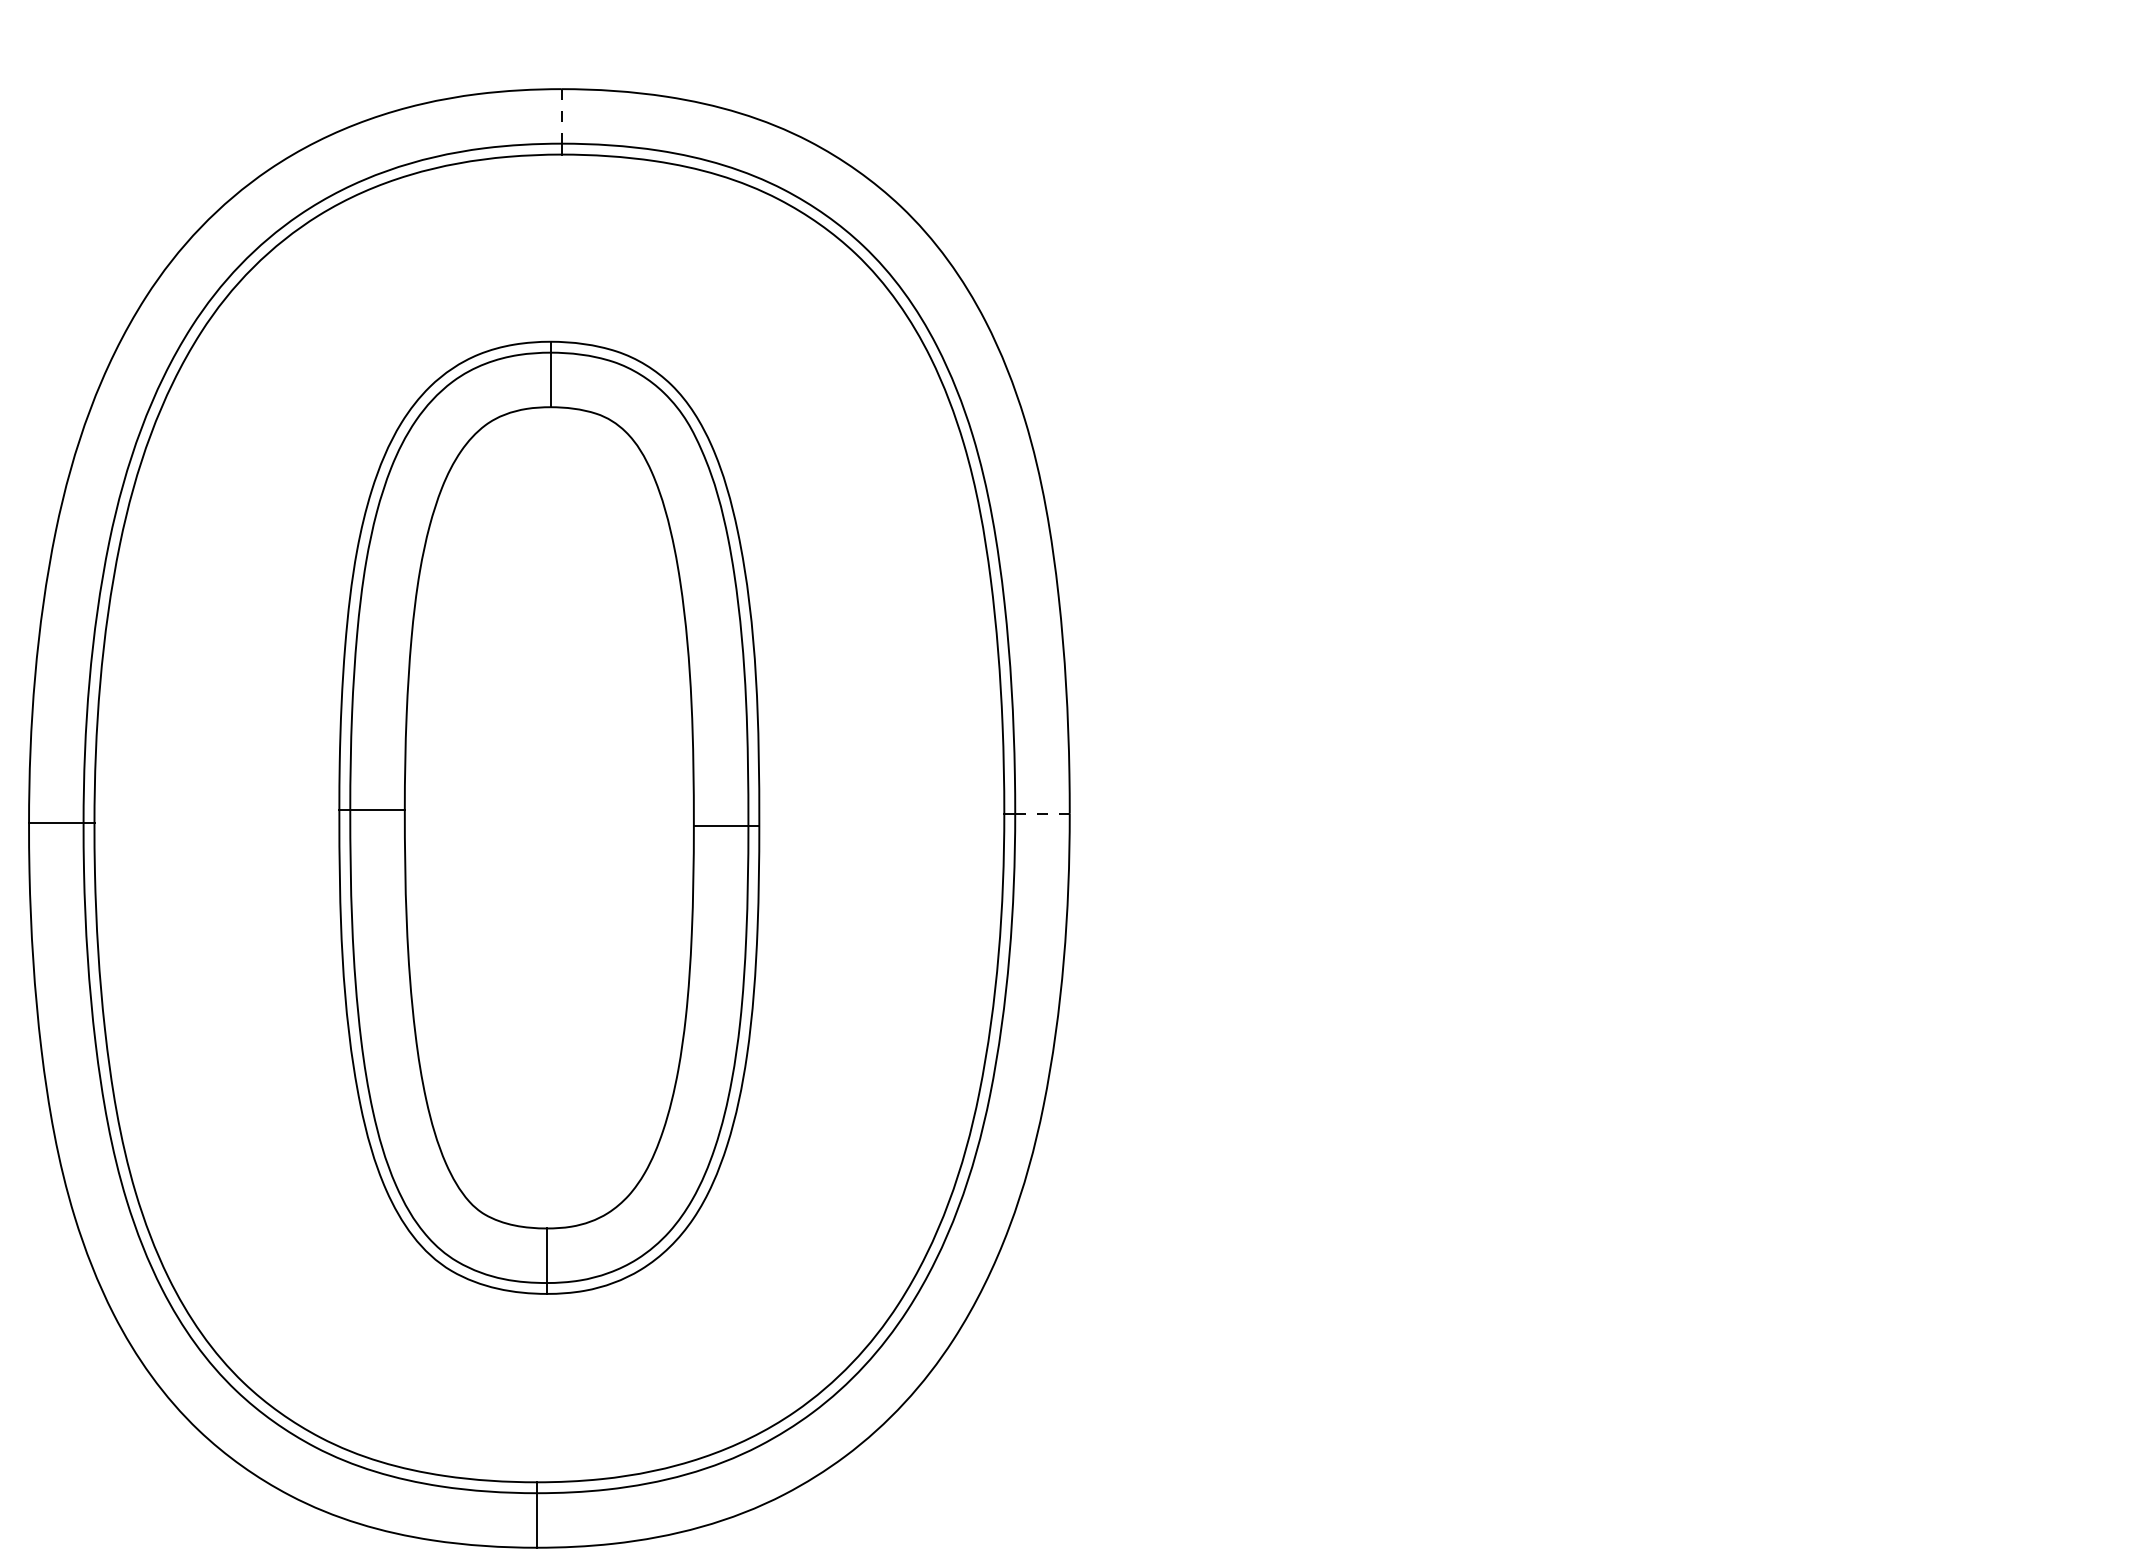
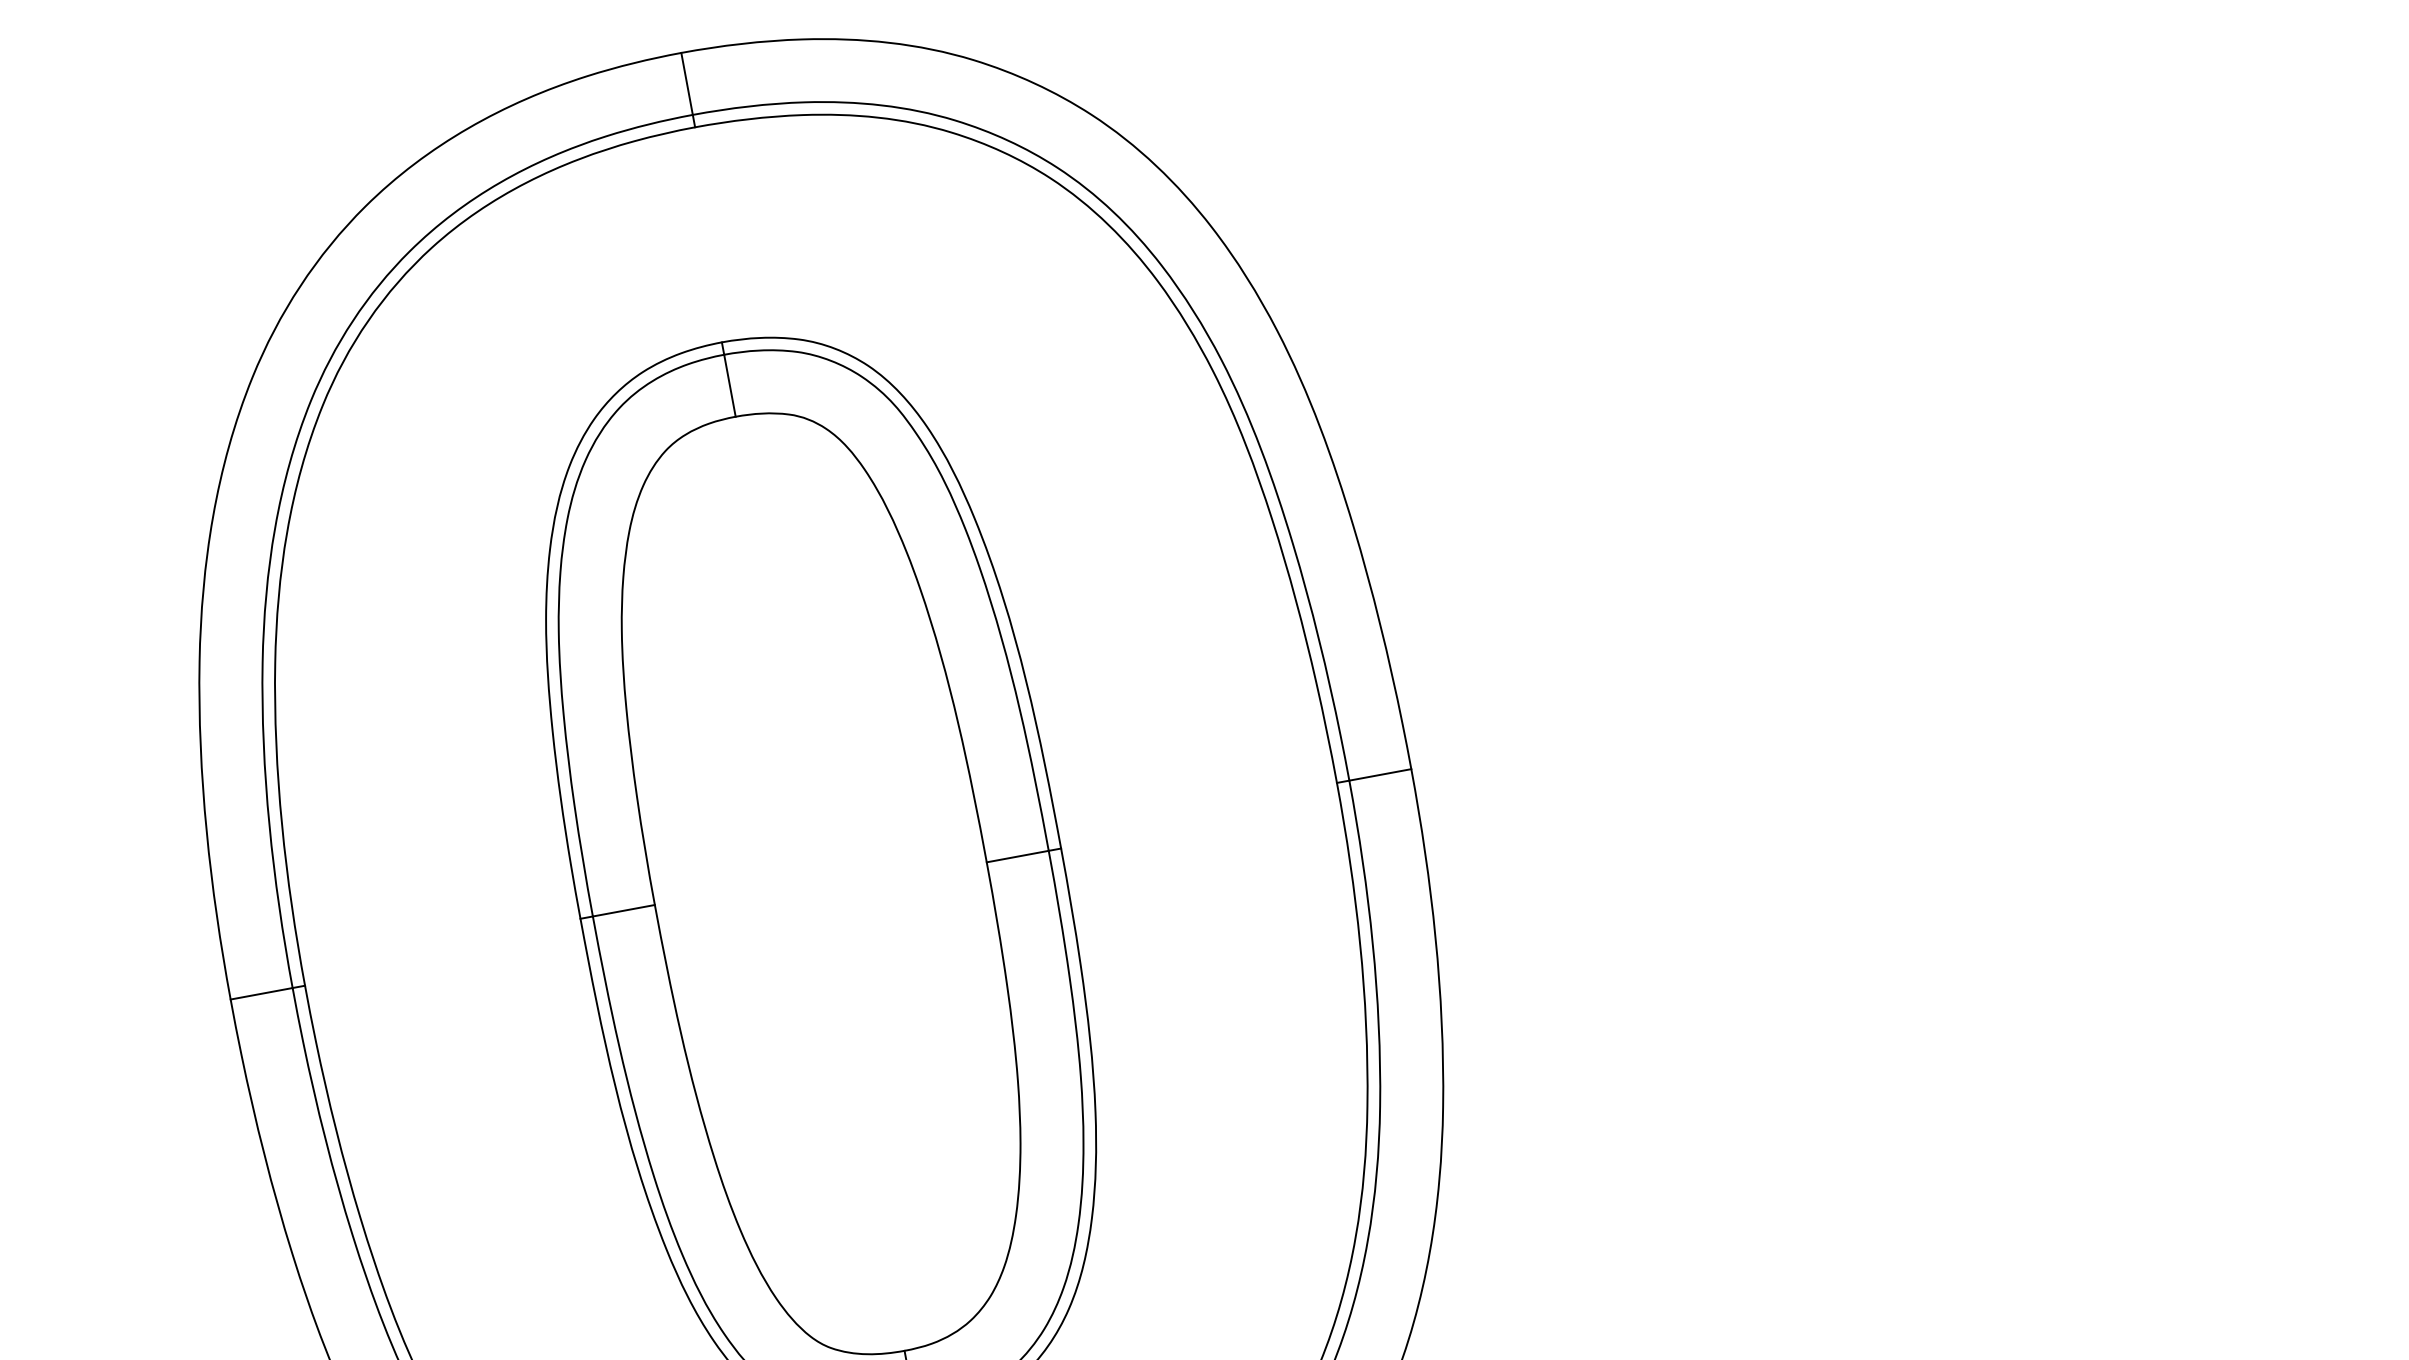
line: (561, 115) -> (686, 82), dashed -> solid
line: (1042, 813) -> (1380, 774), dashed -> solid

